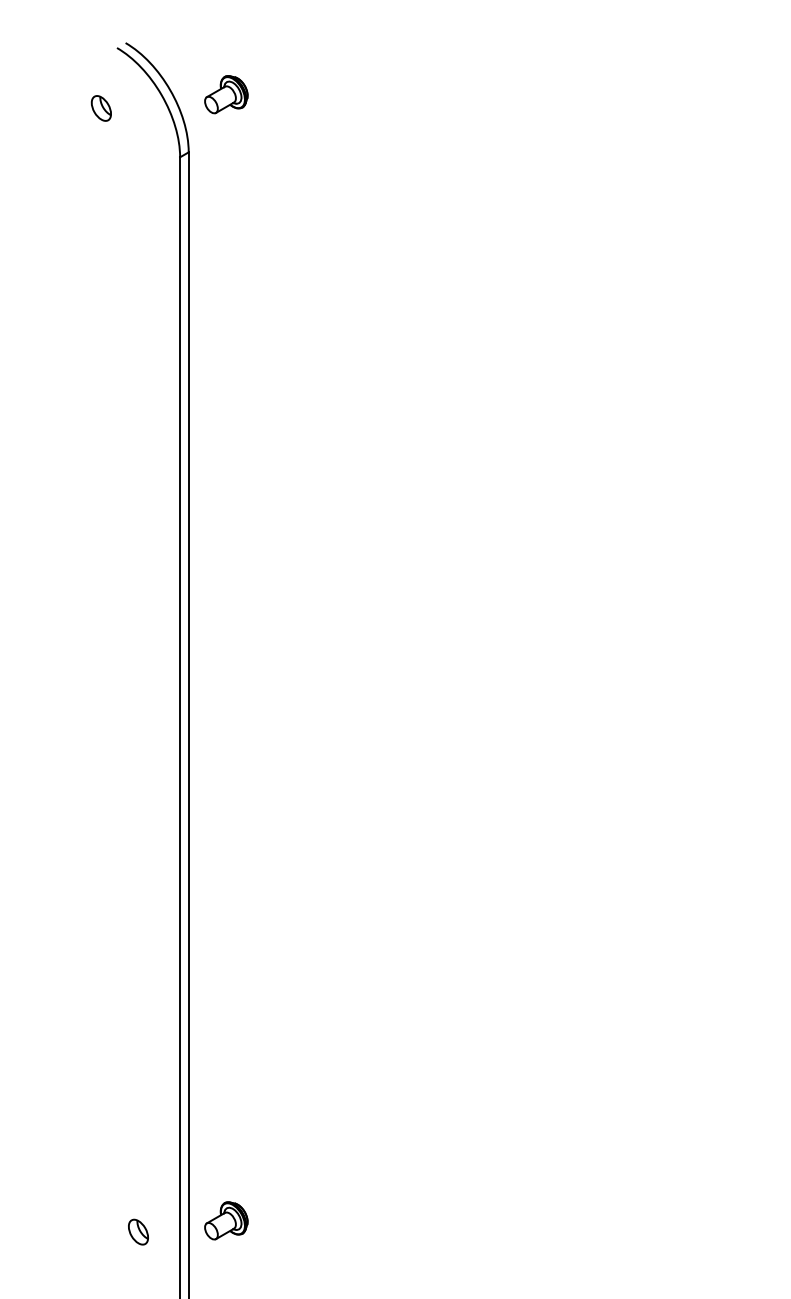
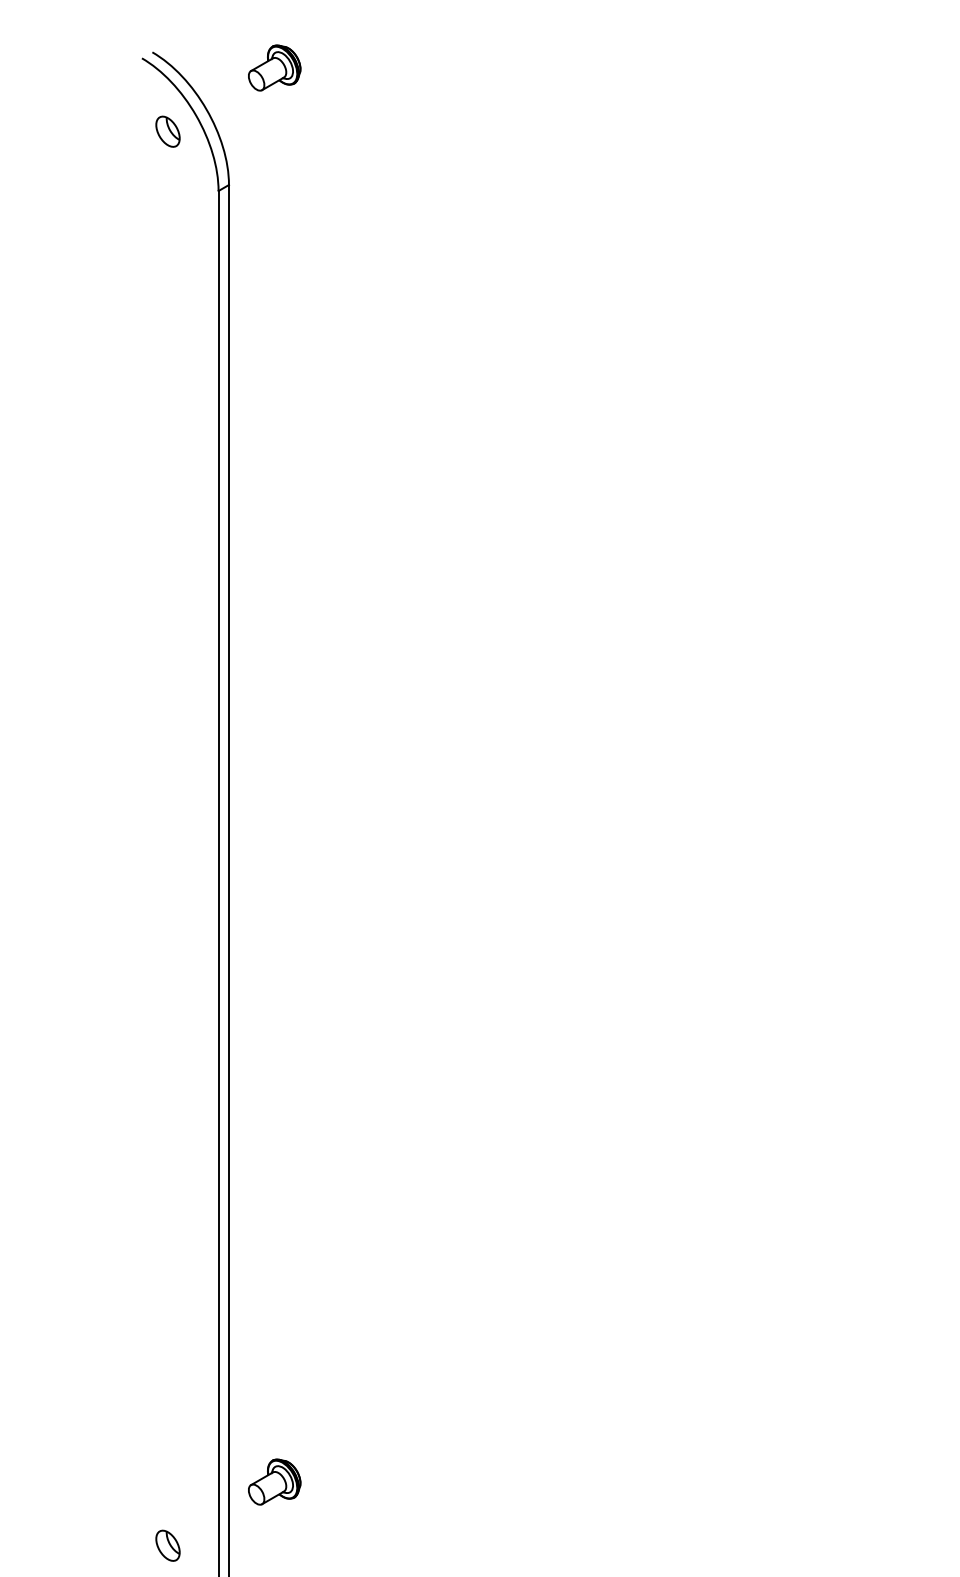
part: (226, 94) -> (274, 67), moved
part: (100, 108) -> (167, 131), moved
part: (138, 1231) -> (167, 1545), moved

